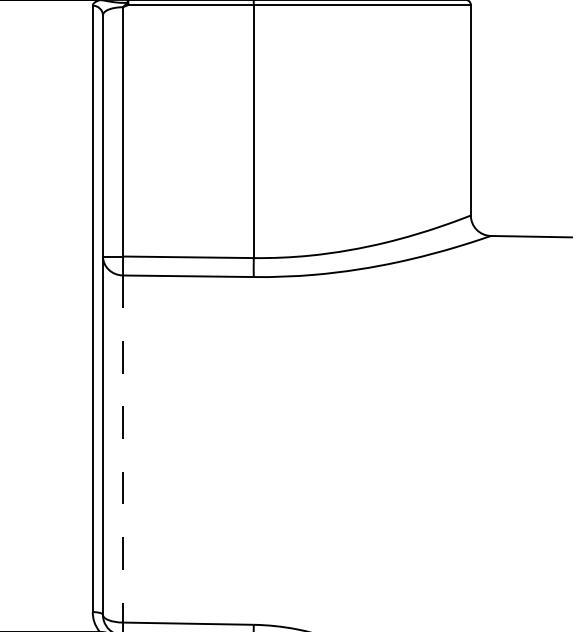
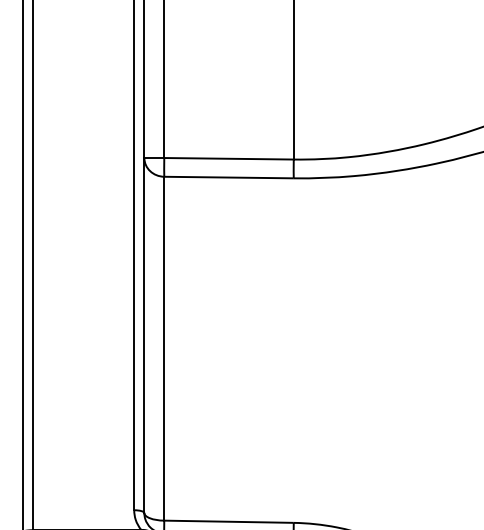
line: (123, 449) -> (164, 349), dashed -> solid

